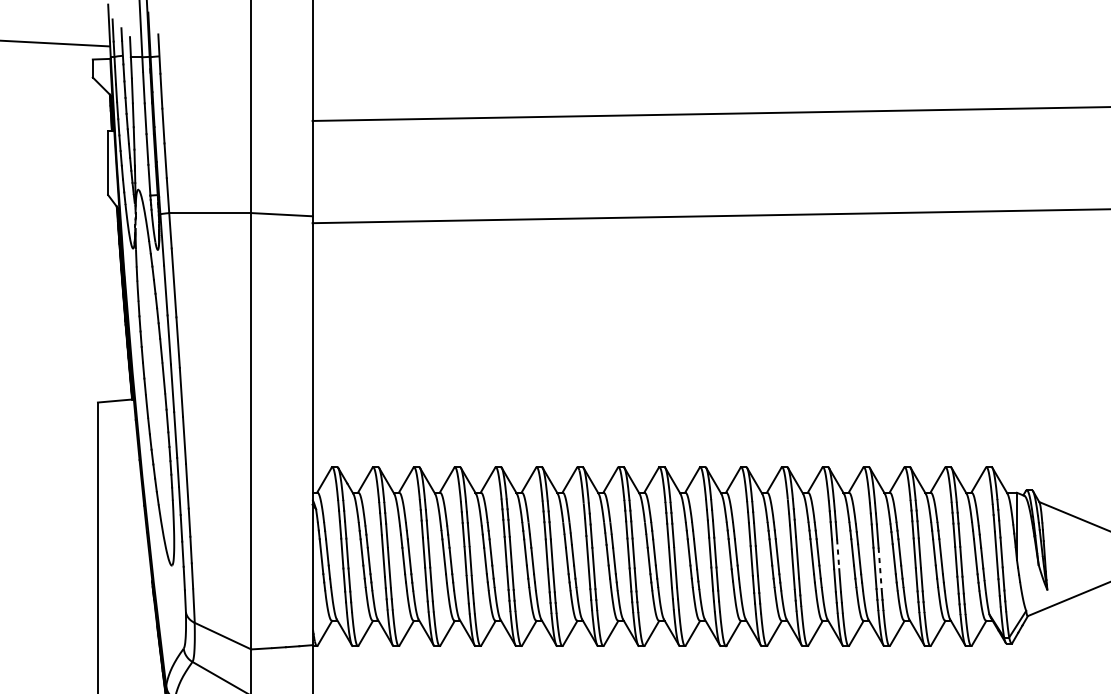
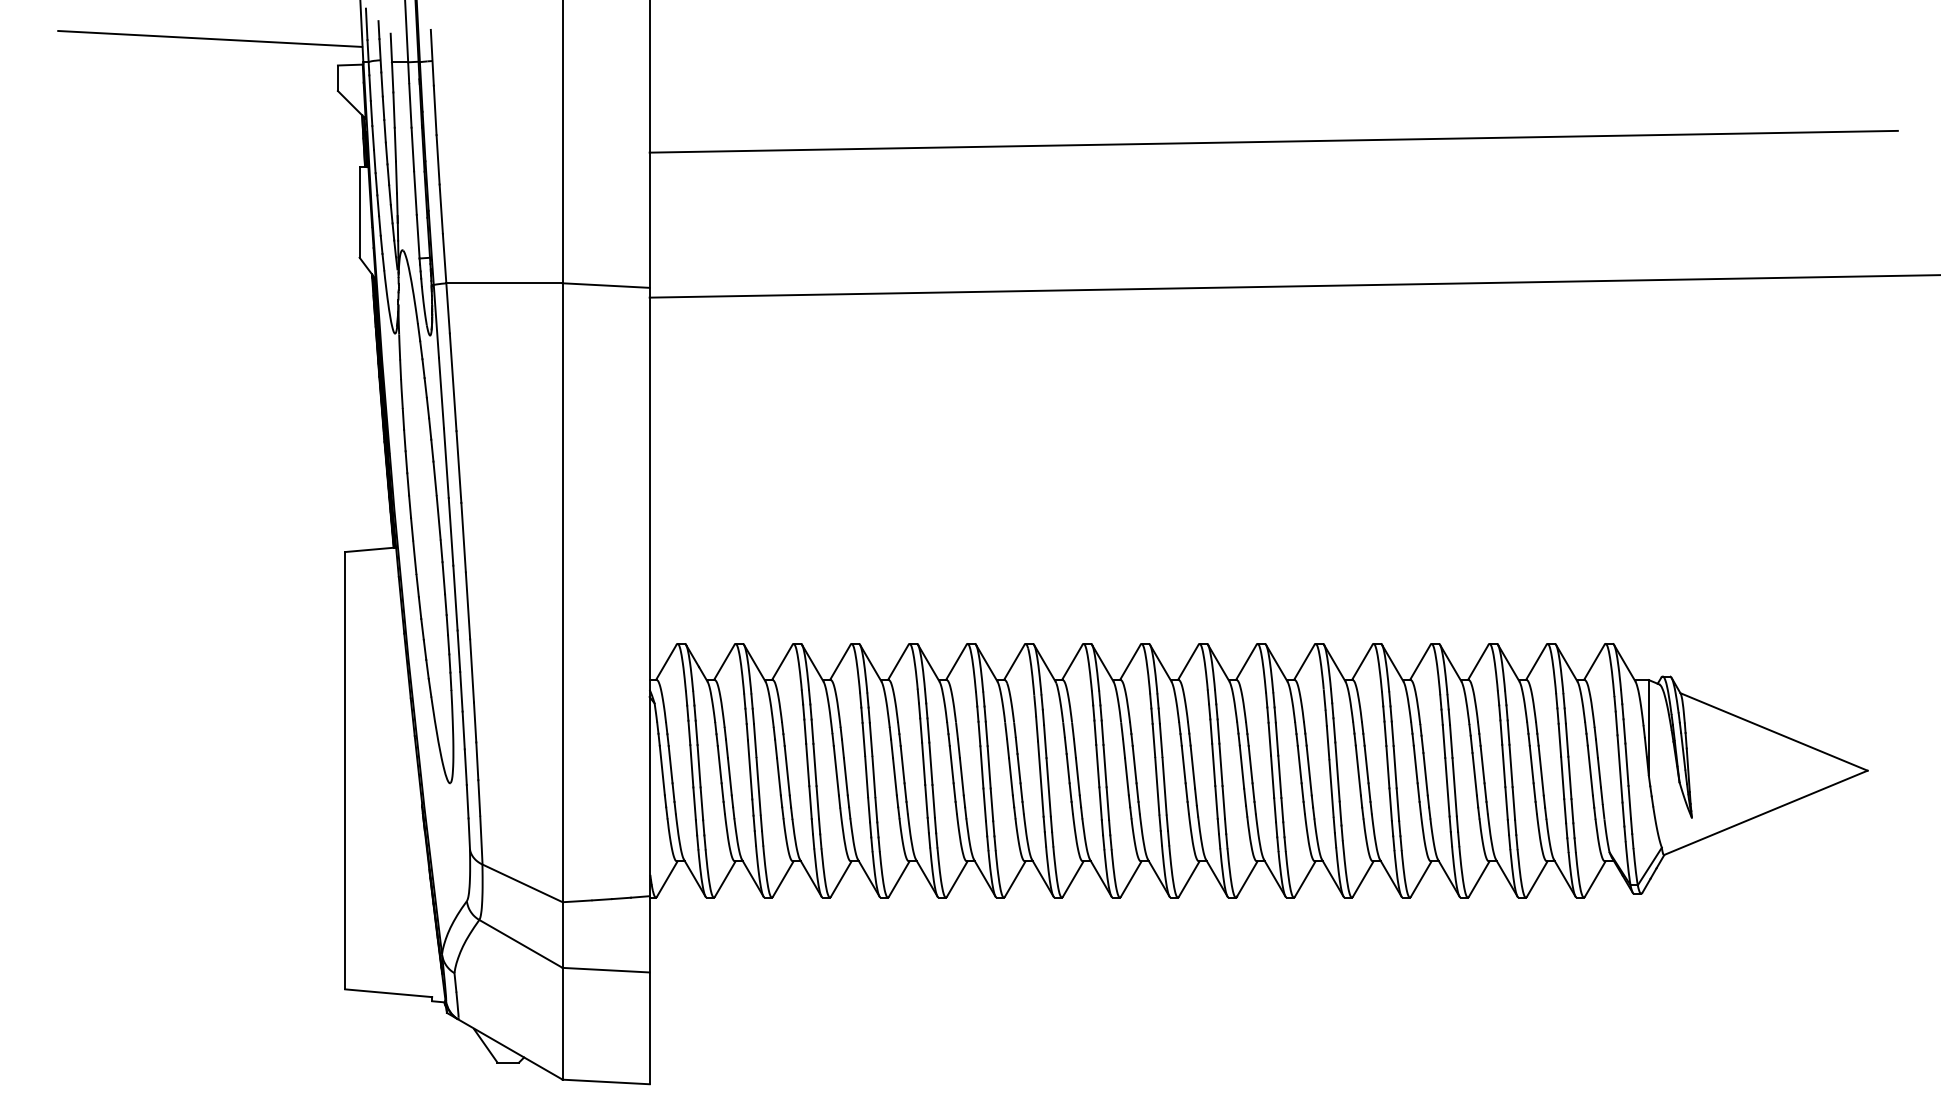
line: (838, 554) -> (1395, 767), dashed -> solid
line: (880, 568) -> (1454, 787), dashed -> solid

